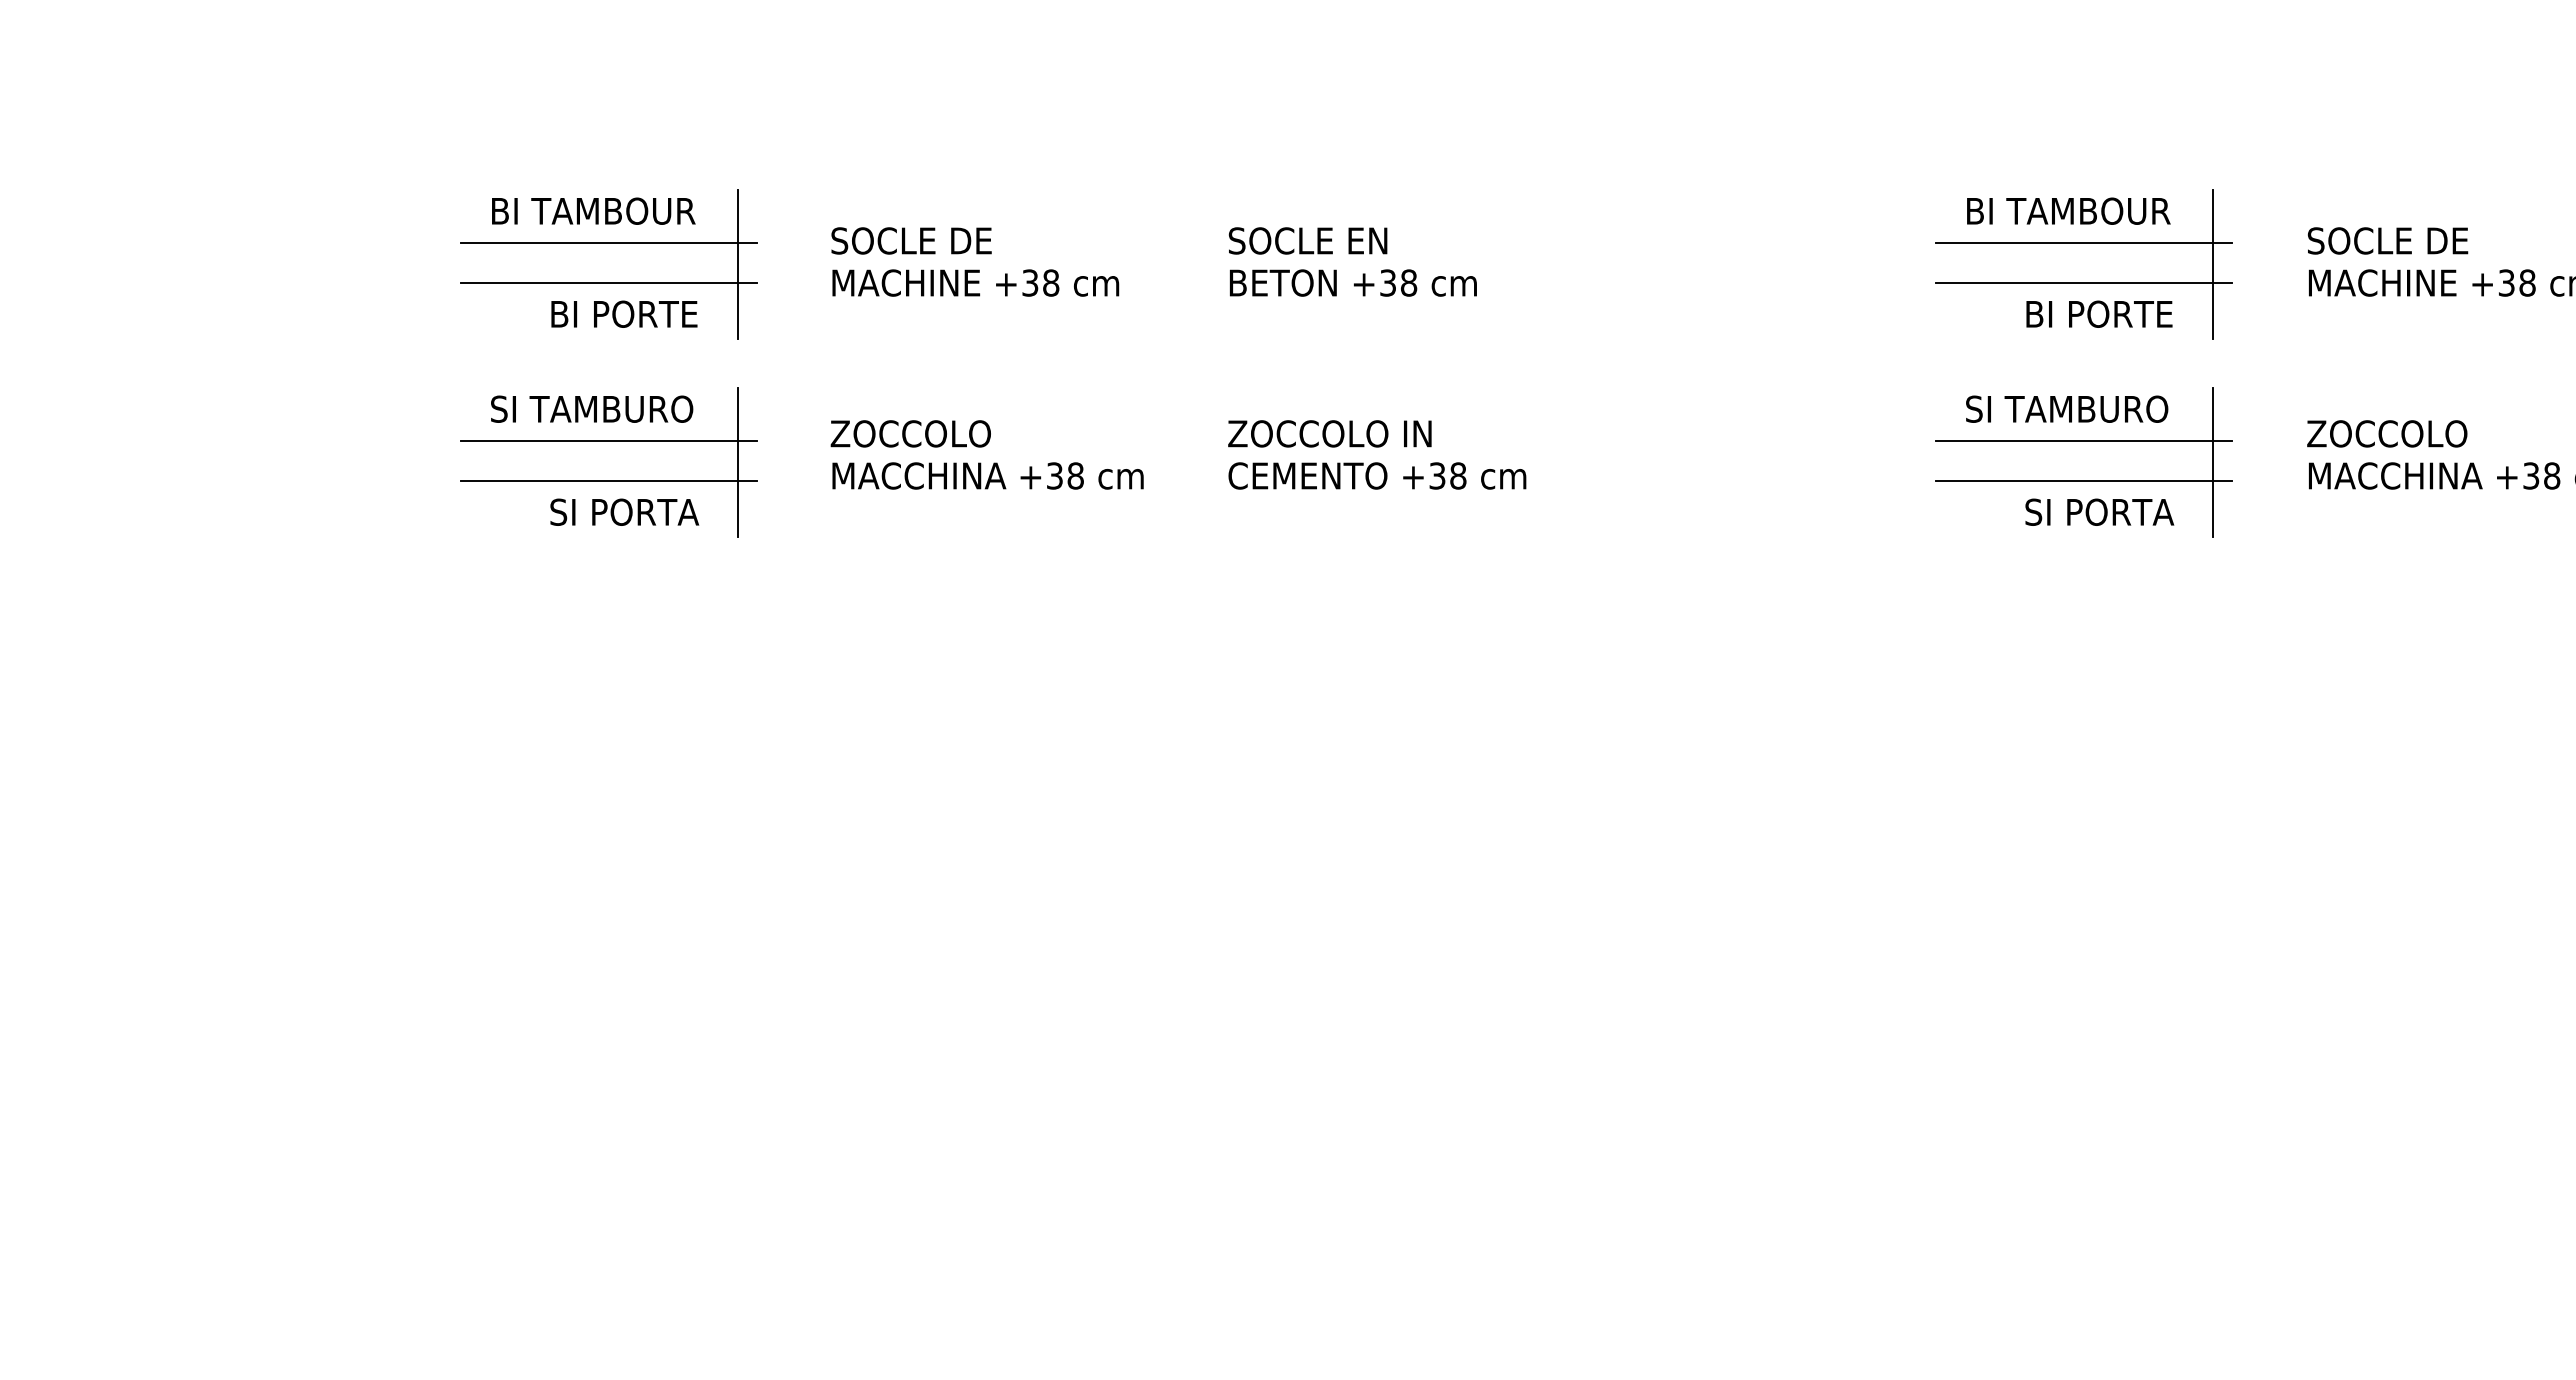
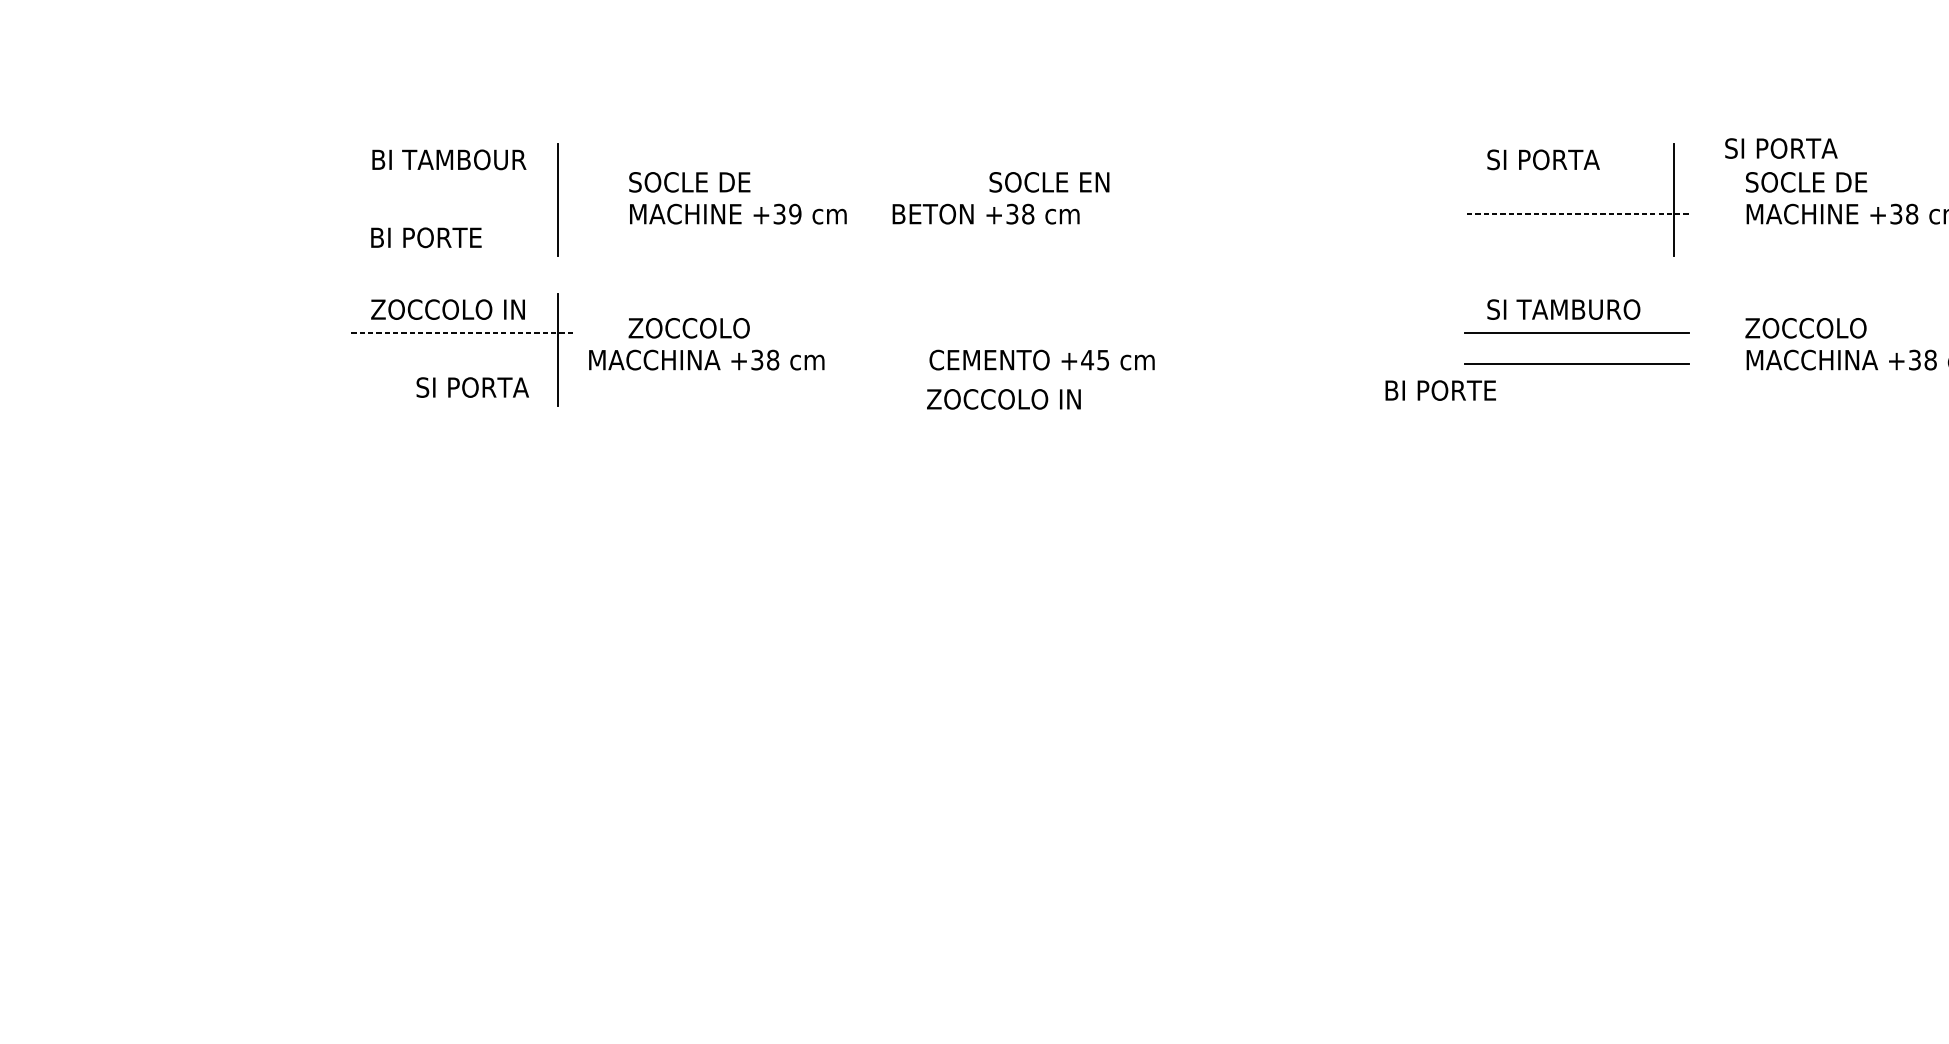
text: (2068, 210) -> (1564, 159), BI TAMBOUR -> SI PORTA
text: (1307, 240) -> (1049, 181), moved
line: (609, 242) -> (461, 183), removed
line: (2084, 242) -> (1576, 183), removed
line: (609, 282) -> (461, 213), removed
text: (1051, 282) -> (795, 213), +38 -> +39
text: (1353, 282) -> (986, 213), moved
line: (2083, 282) -> (1576, 213), solid -> dashed
text: (624, 313) -> (426, 237), moved
text: (2099, 313) -> (1440, 390), moved
text: (591, 408) -> (447, 309), SI TAMBURO -> ZOCCOLO IN
text: (1329, 433) -> (1003, 399), moved
line: (608, 440) -> (460, 333), solid -> dashed
line: (2212, 462) -> (1673, 349), removed
text: (987, 475) -> (706, 359), moved
text: (1447, 475) -> (1095, 359), +38 -> +45
line: (609, 480) -> (461, 363), removed
text: (2099, 511) -> (1781, 147), moved

